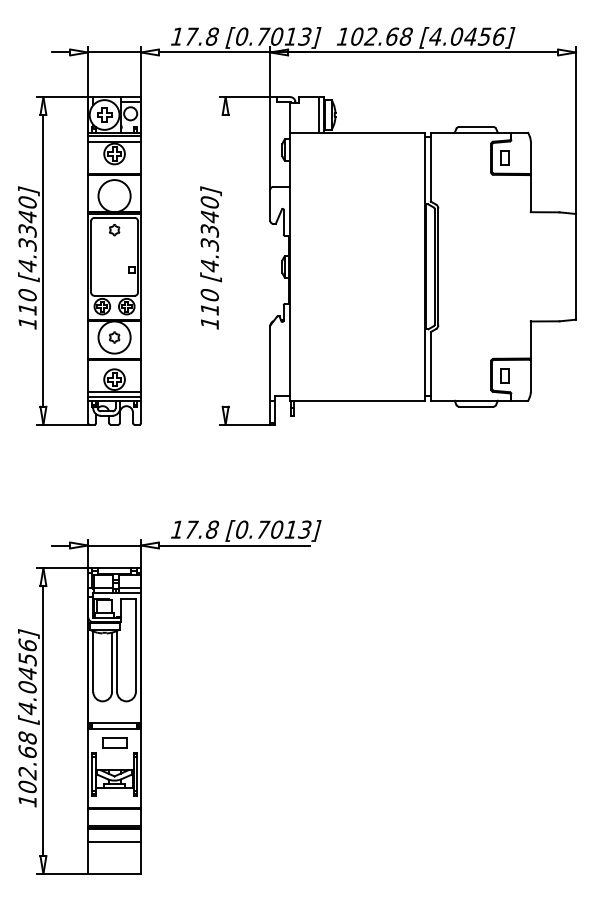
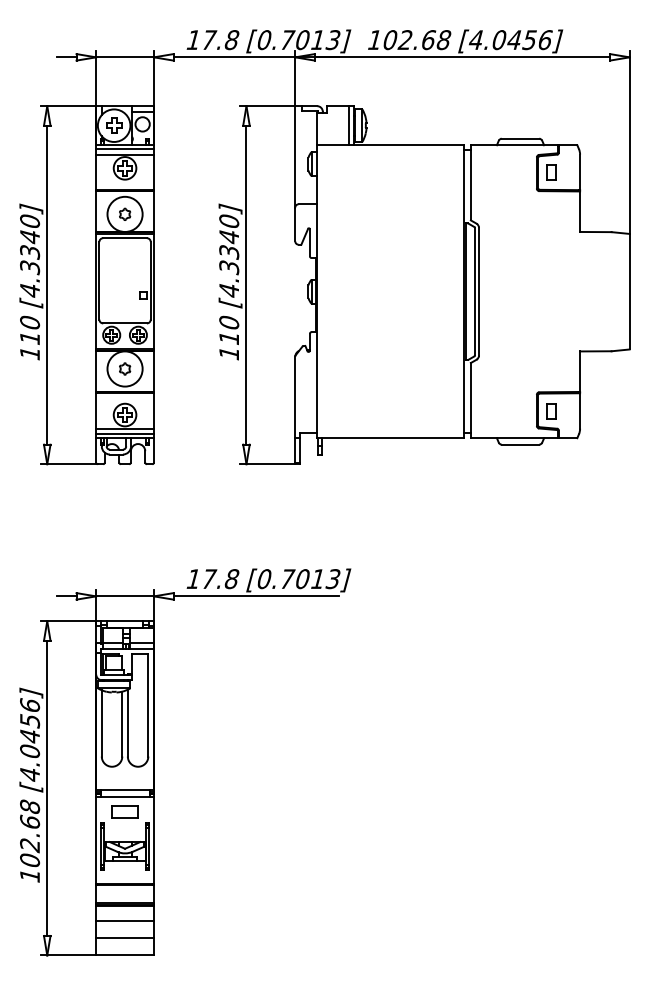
part: (114, 230) -> (124, 214), moved
line: (225, 260) -> (246, 284), added
line: (114, 857) -> (124, 937), added

